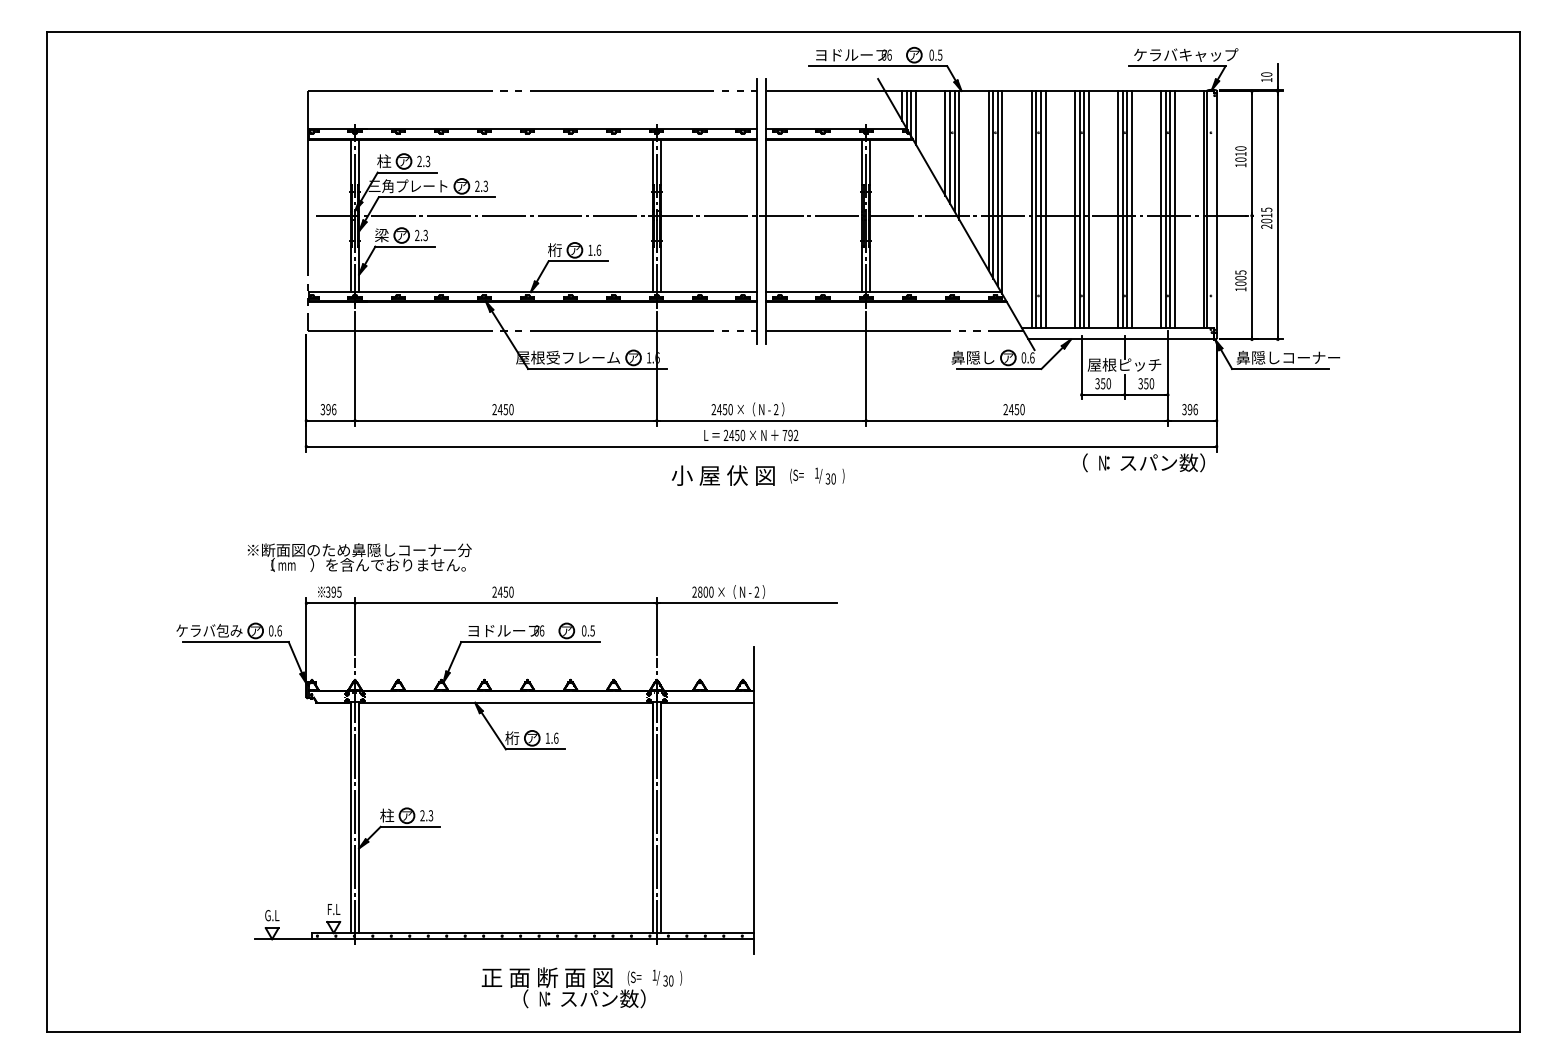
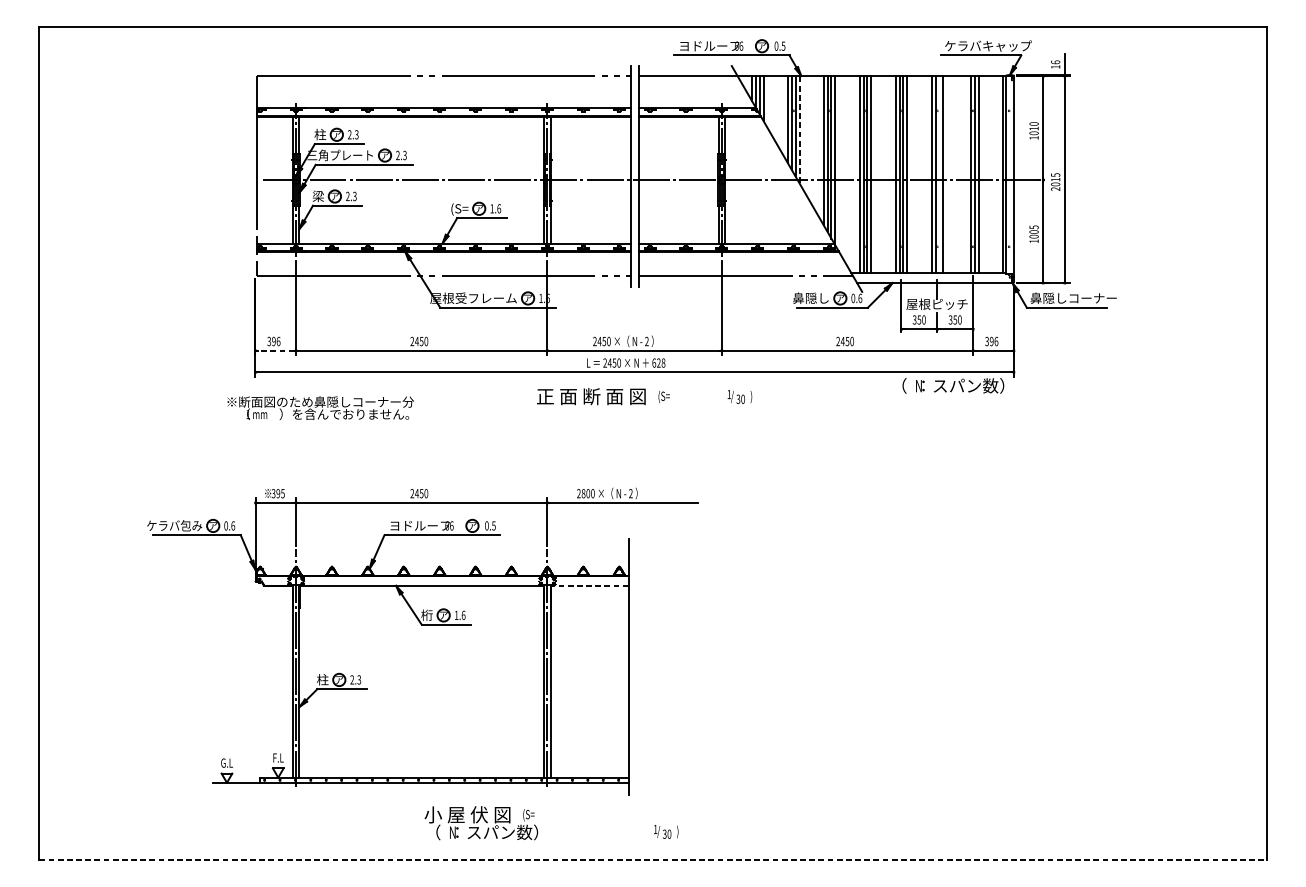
text: (1266, 74) -> (1055, 62), 10 -> 16
line: (959, 155) -> (799, 129), solid -> dashed
line: (1126, 209) -> (938, 174), removed
line: (1160, 209) -> (967, 174), removed
text: (551, 250) -> (459, 208), 桁 -> (S=
line: (330, 420) -> (275, 350), solid -> dashed
text: (790, 435) -> (658, 363), 792 -> 628
text: (695, 475) -> (579, 396), 小 屋 伏 図 -> 正 面 断 面 図
text: (829, 475) -> (739, 396), moved
text: (359, 557) -> (320, 408), moved
line: (707, 702) -> (589, 585), solid -> dashed
text: (533, 977) -> (444, 814), 正 面 断 面 図 -> 小 屋 伏 図
text: (667, 977) -> (666, 831), moved
line: (783, 1032) -> (653, 860), solid -> dashed

